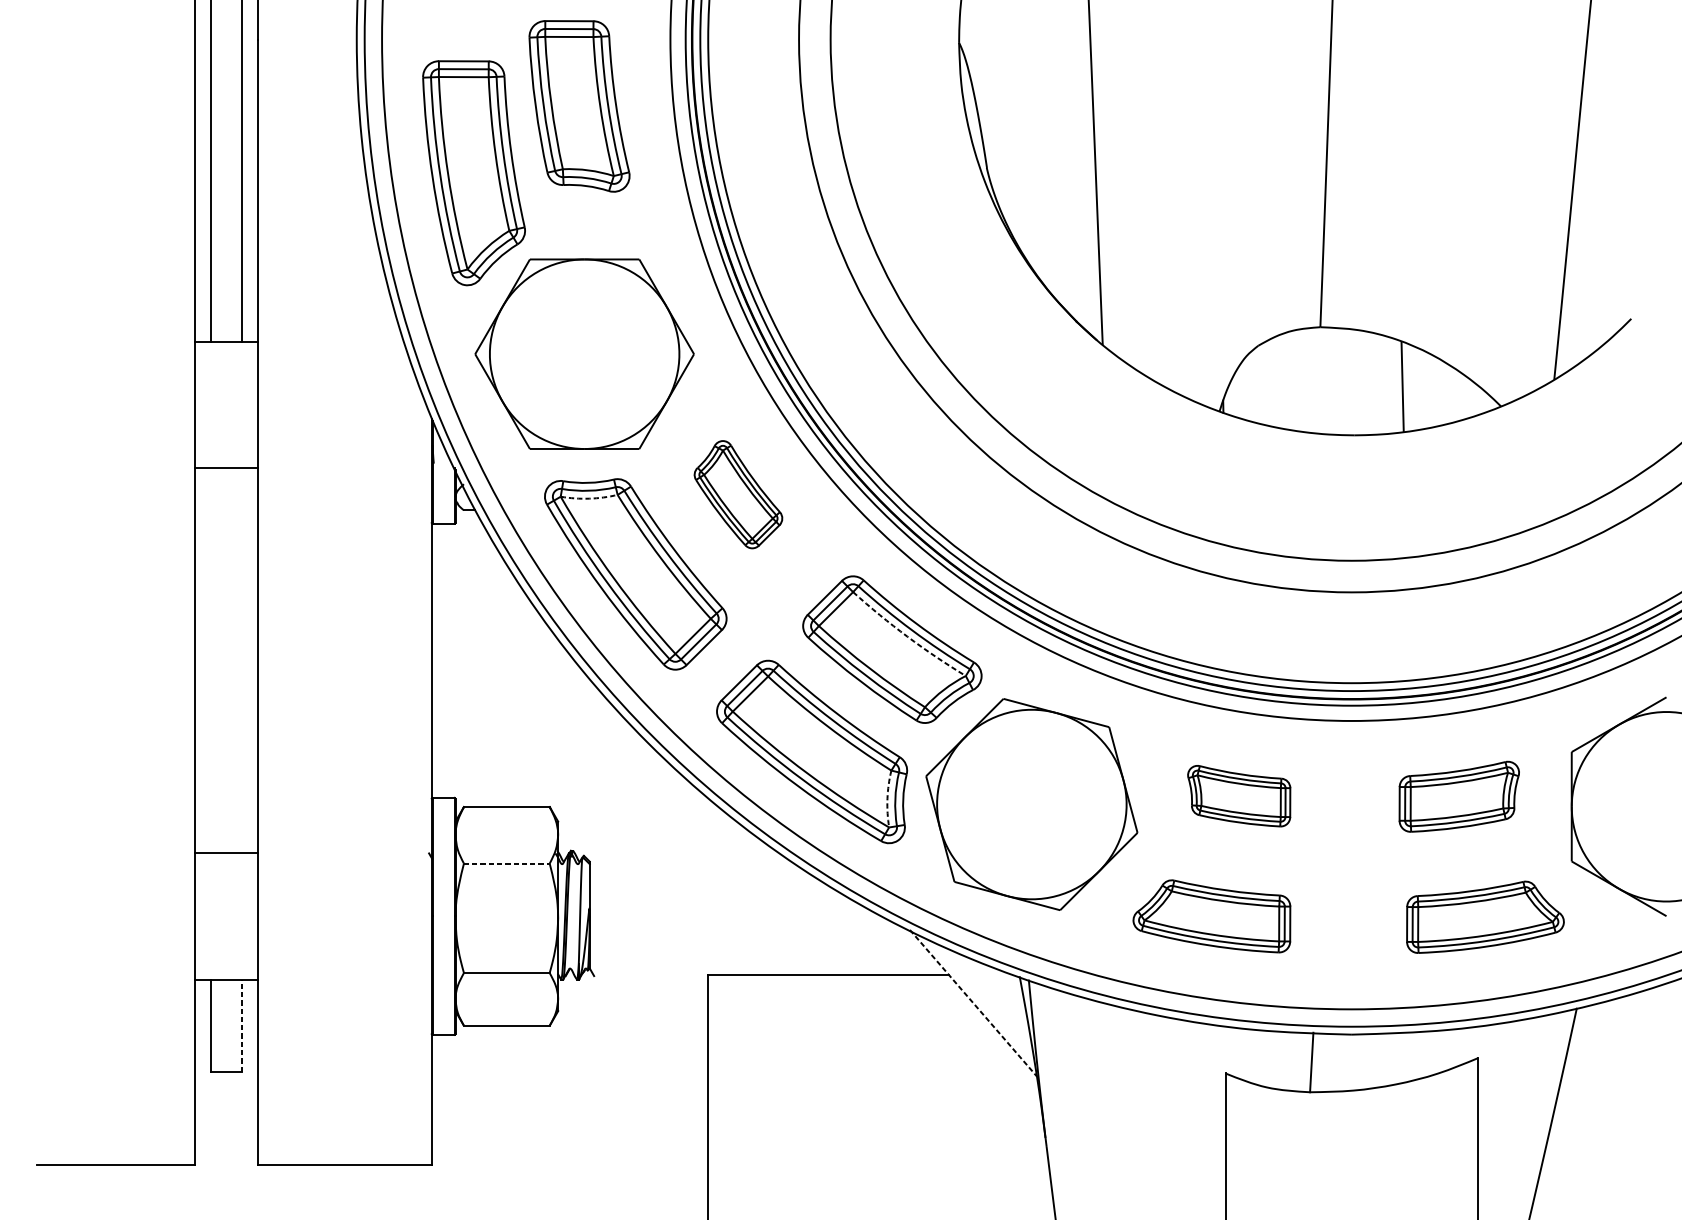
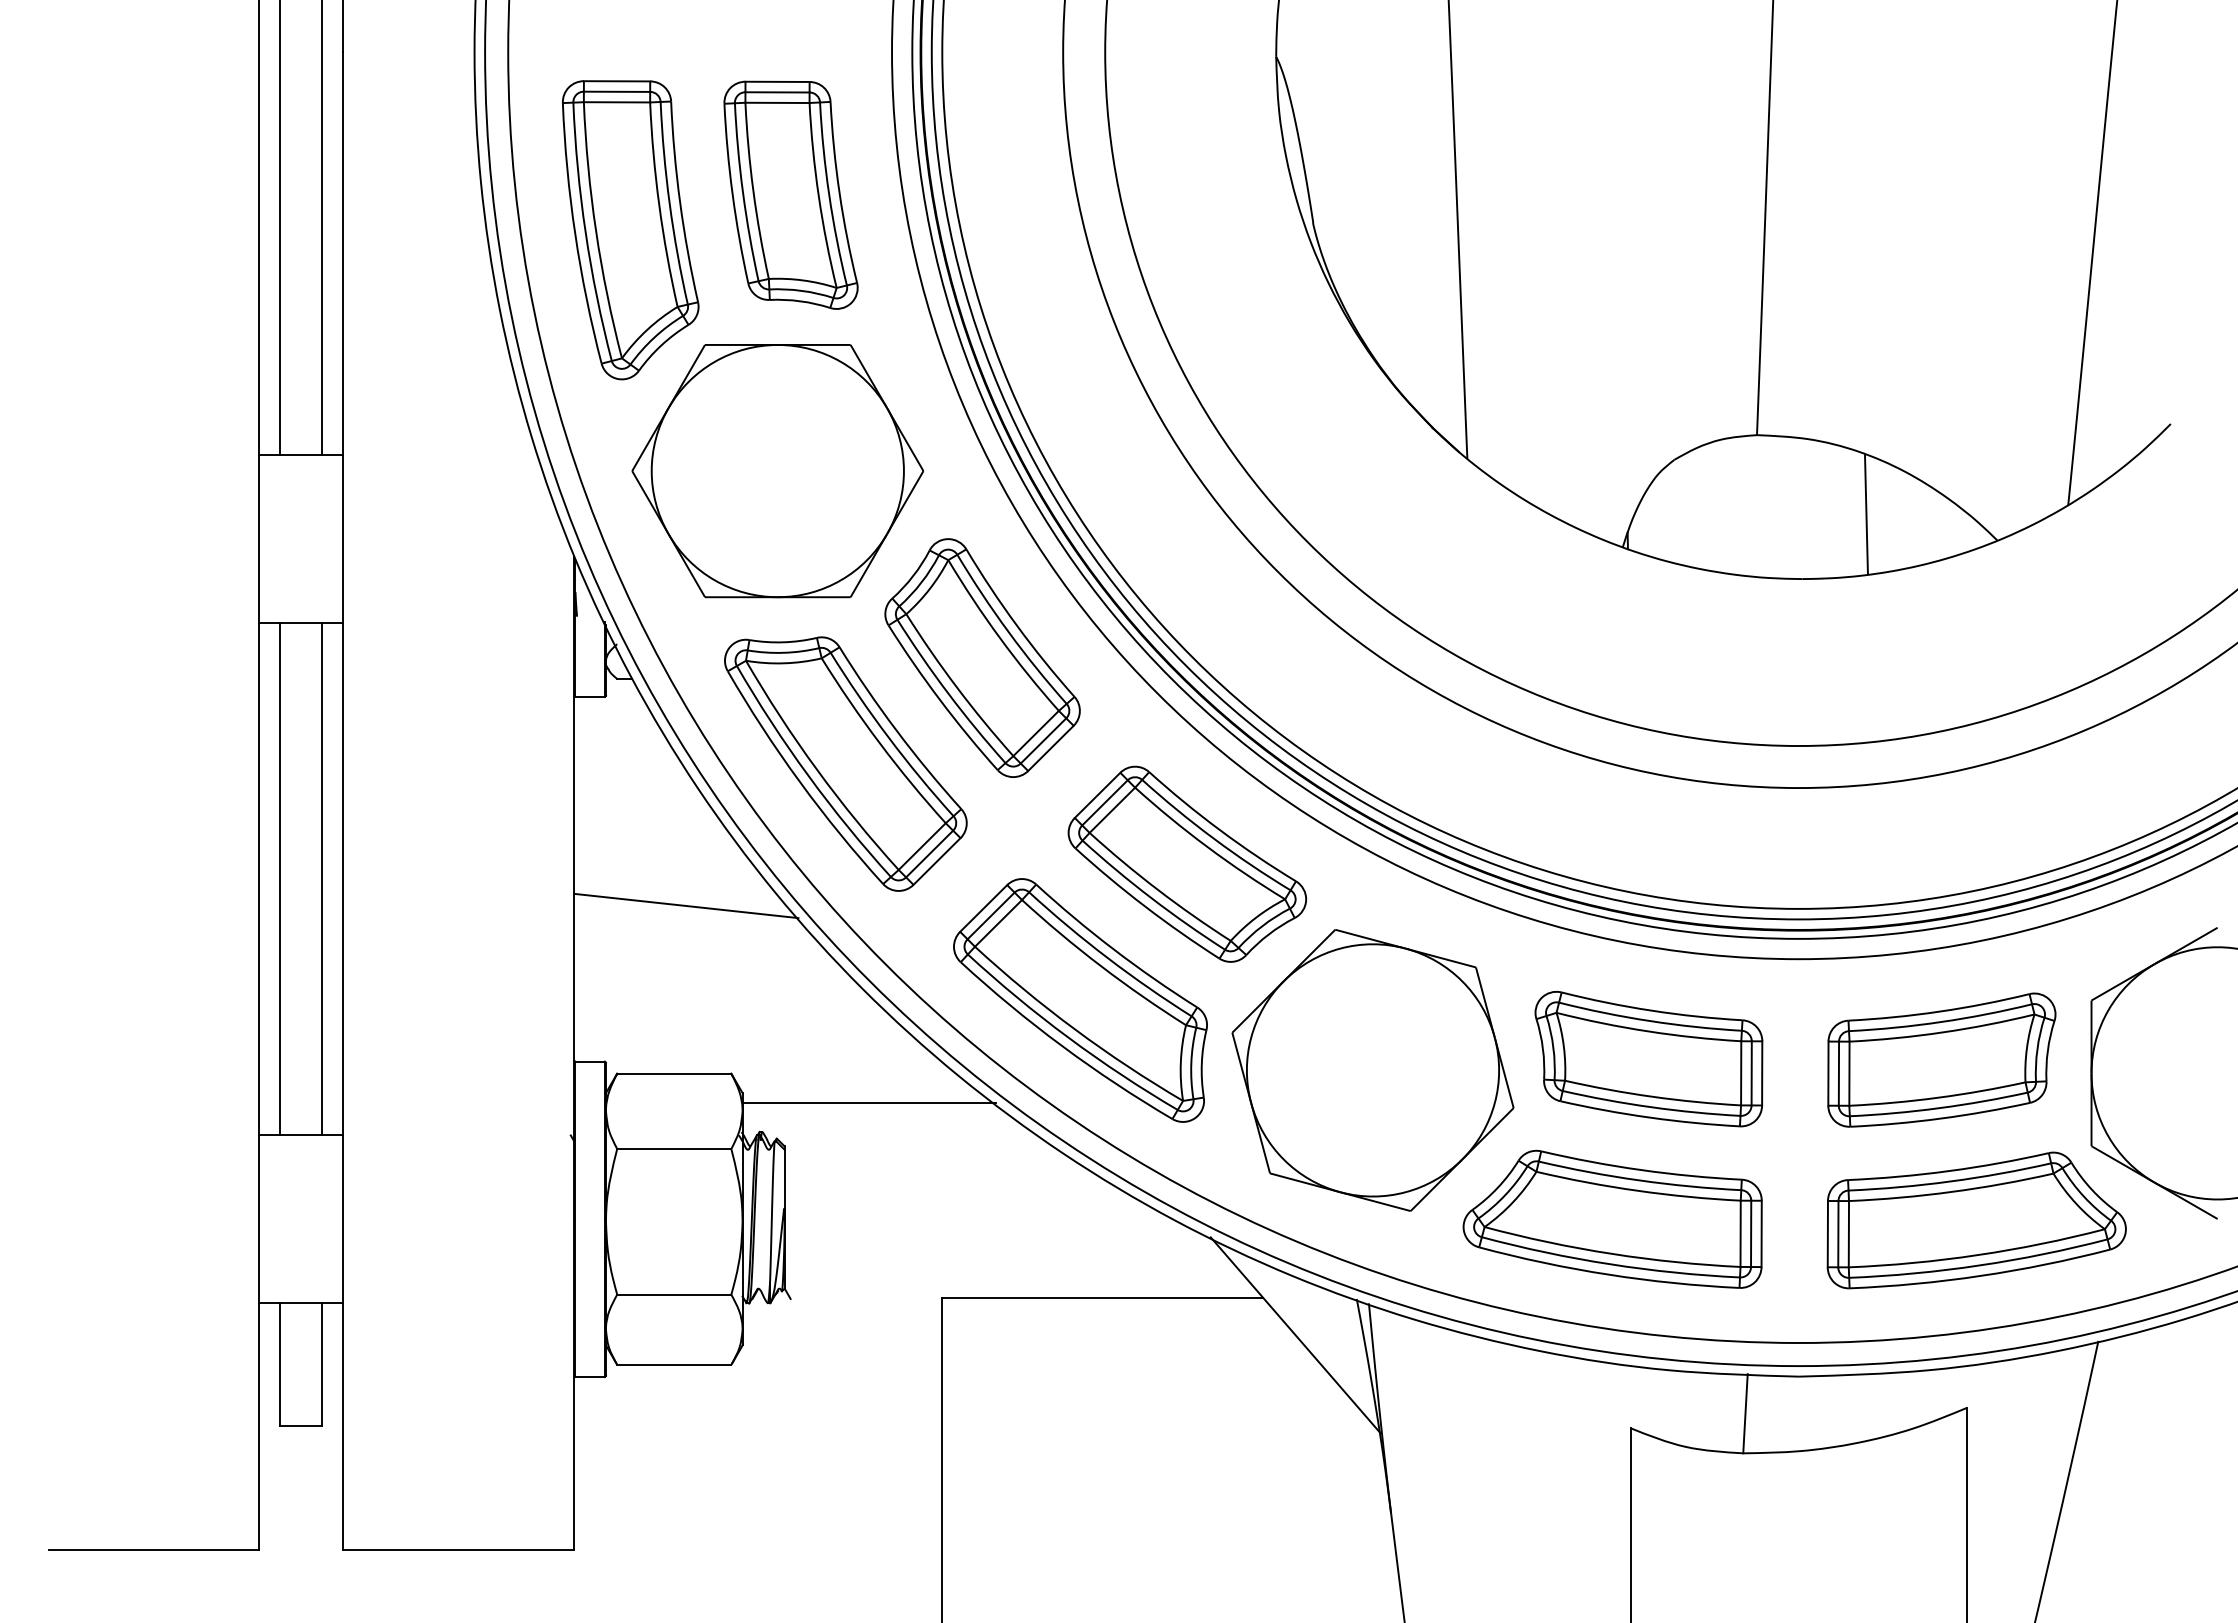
part: (579, 105) -> (790, 194), moved
part: (738, 494) -> (982, 657), size x1.67
arc: (588, 498) -> (783, 663), dashed -> solid
arc: (907, 637) -> (1207, 847), dashed -> solid
line: (210, 661) -> (280, 879), added
line: (242, 661) -> (322, 879), added
line: (516, 680) -> (686, 905), added
part: (1238, 796) -> (1648, 1059), size x1.67
part: (1459, 796) -> (1941, 1059), size x1.43
arc: (887, 798) -> (1180, 1062), dashed -> solid
line: (652, 829) -> (868, 1103), added
line: (507, 863) -> (674, 1149), dashed -> solid
part: (1211, 915) -> (1612, 1218), size x1.43
part: (1485, 917) -> (1976, 1220), size x1.43
line: (973, 1003) -> (1295, 1335), dashed -> solid
line: (242, 1025) -> (322, 1364), dashed -> solid

